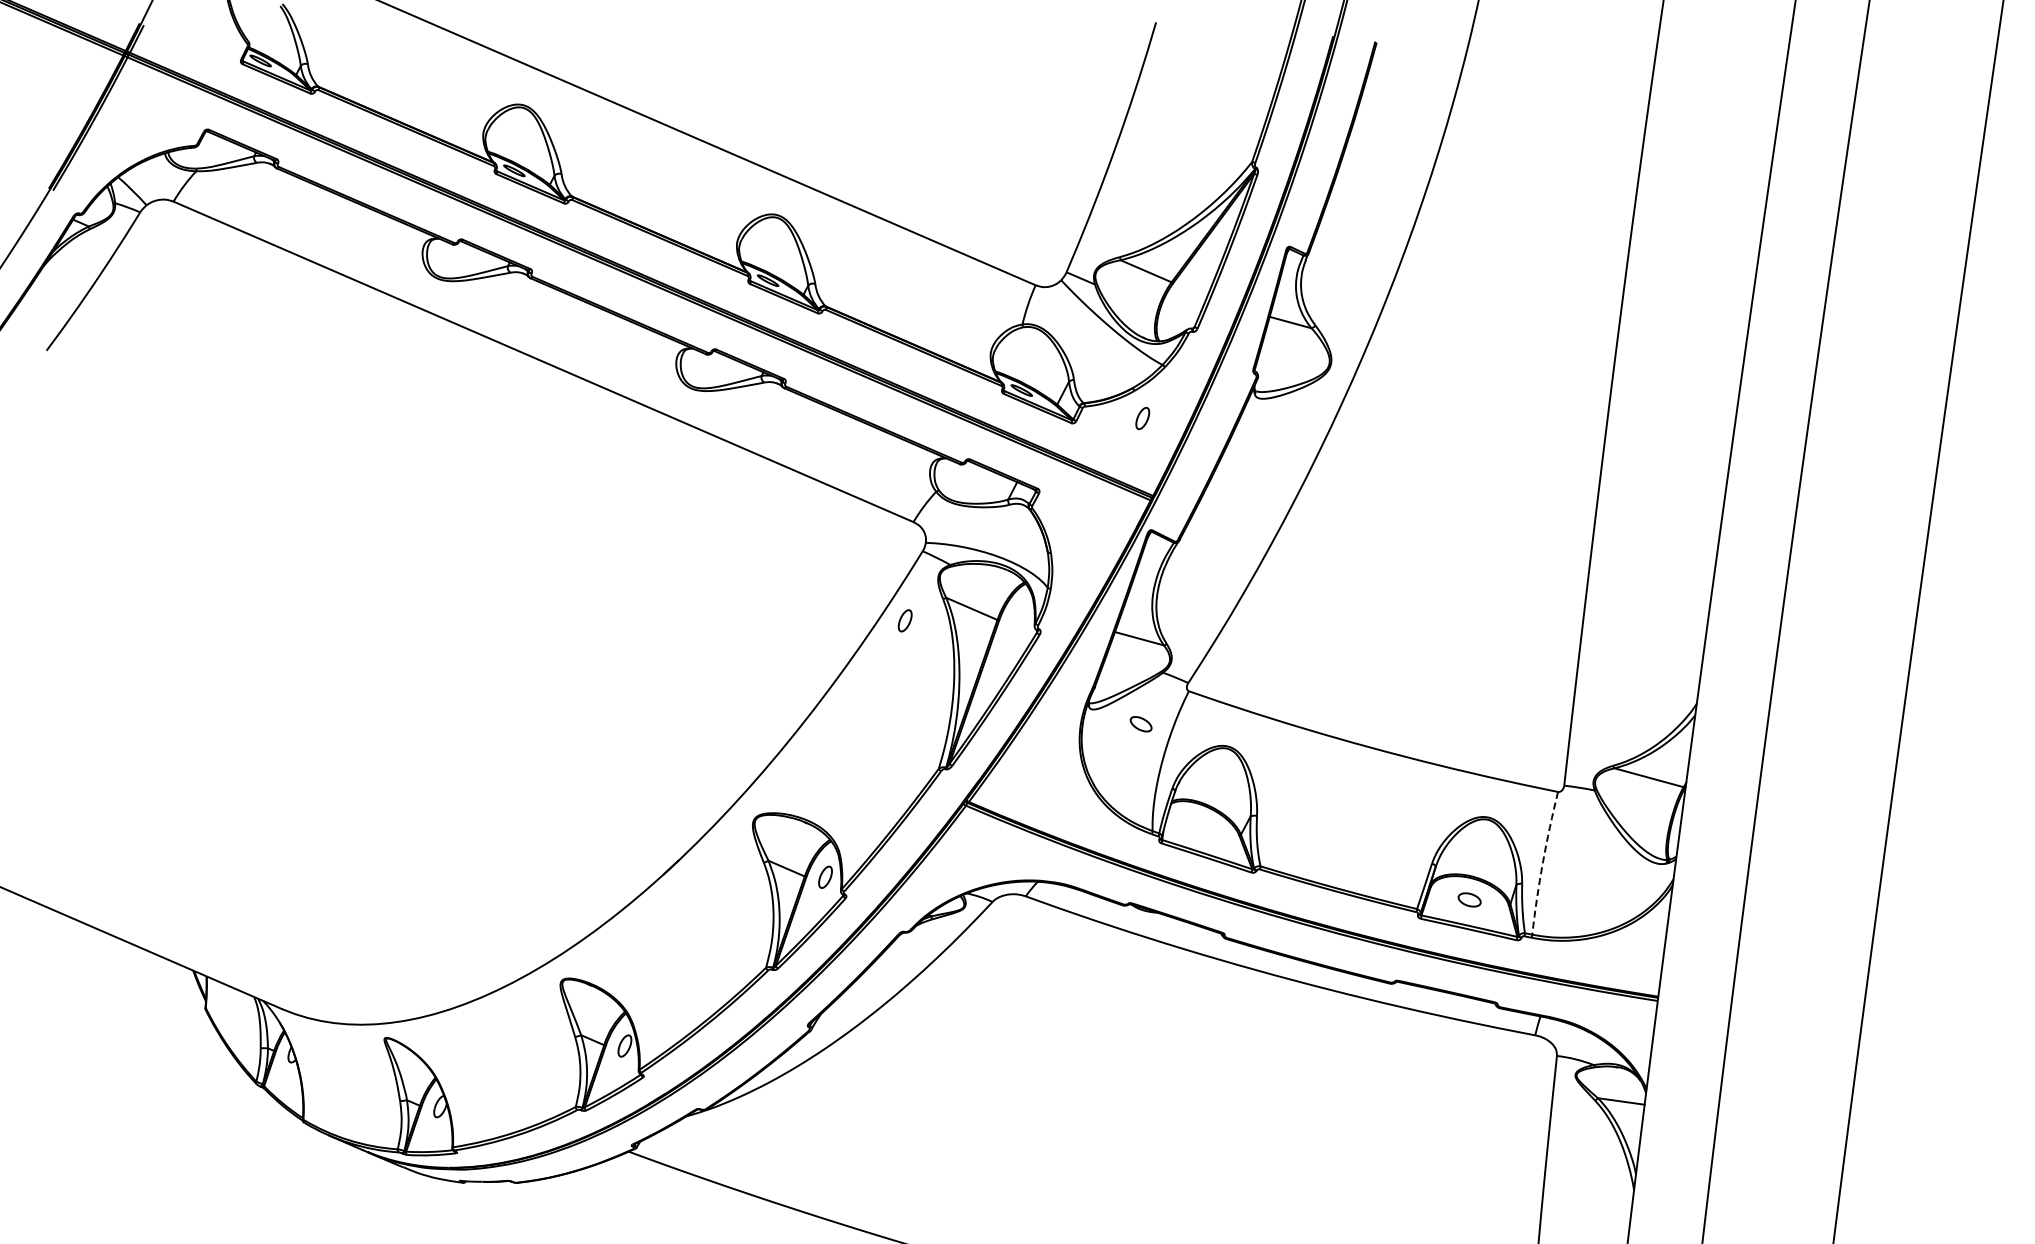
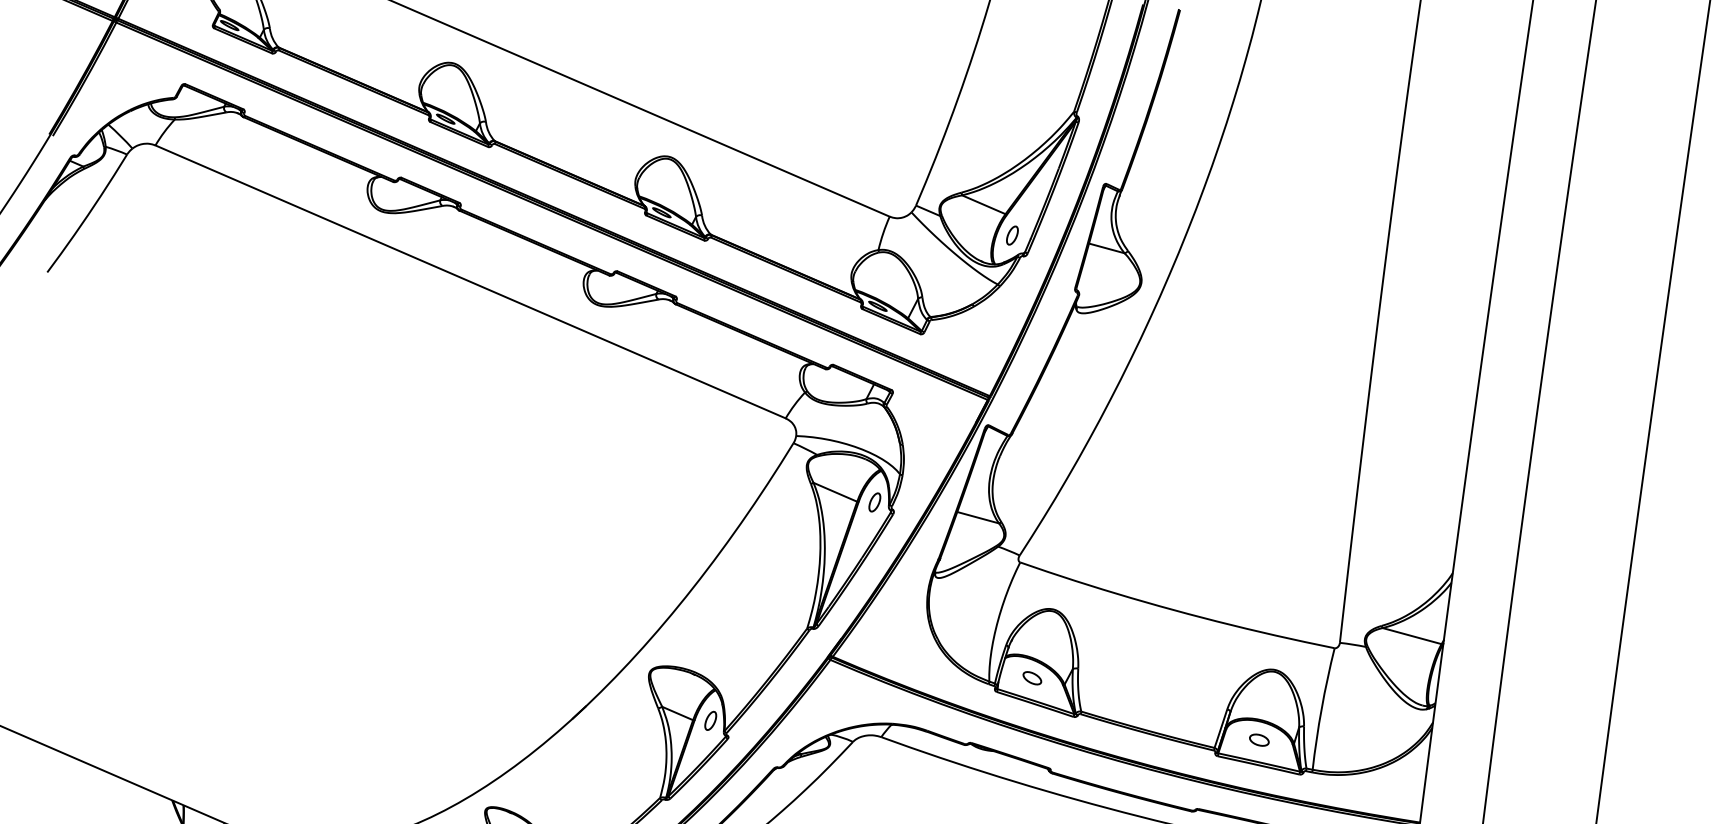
part: (1142, 418) -> (1012, 235), moved
part: (904, 620) -> (874, 502), moved
part: (1140, 724) -> (1031, 678), moved
arc: (1542, 862) -> (1321, 708), dashed -> solid

